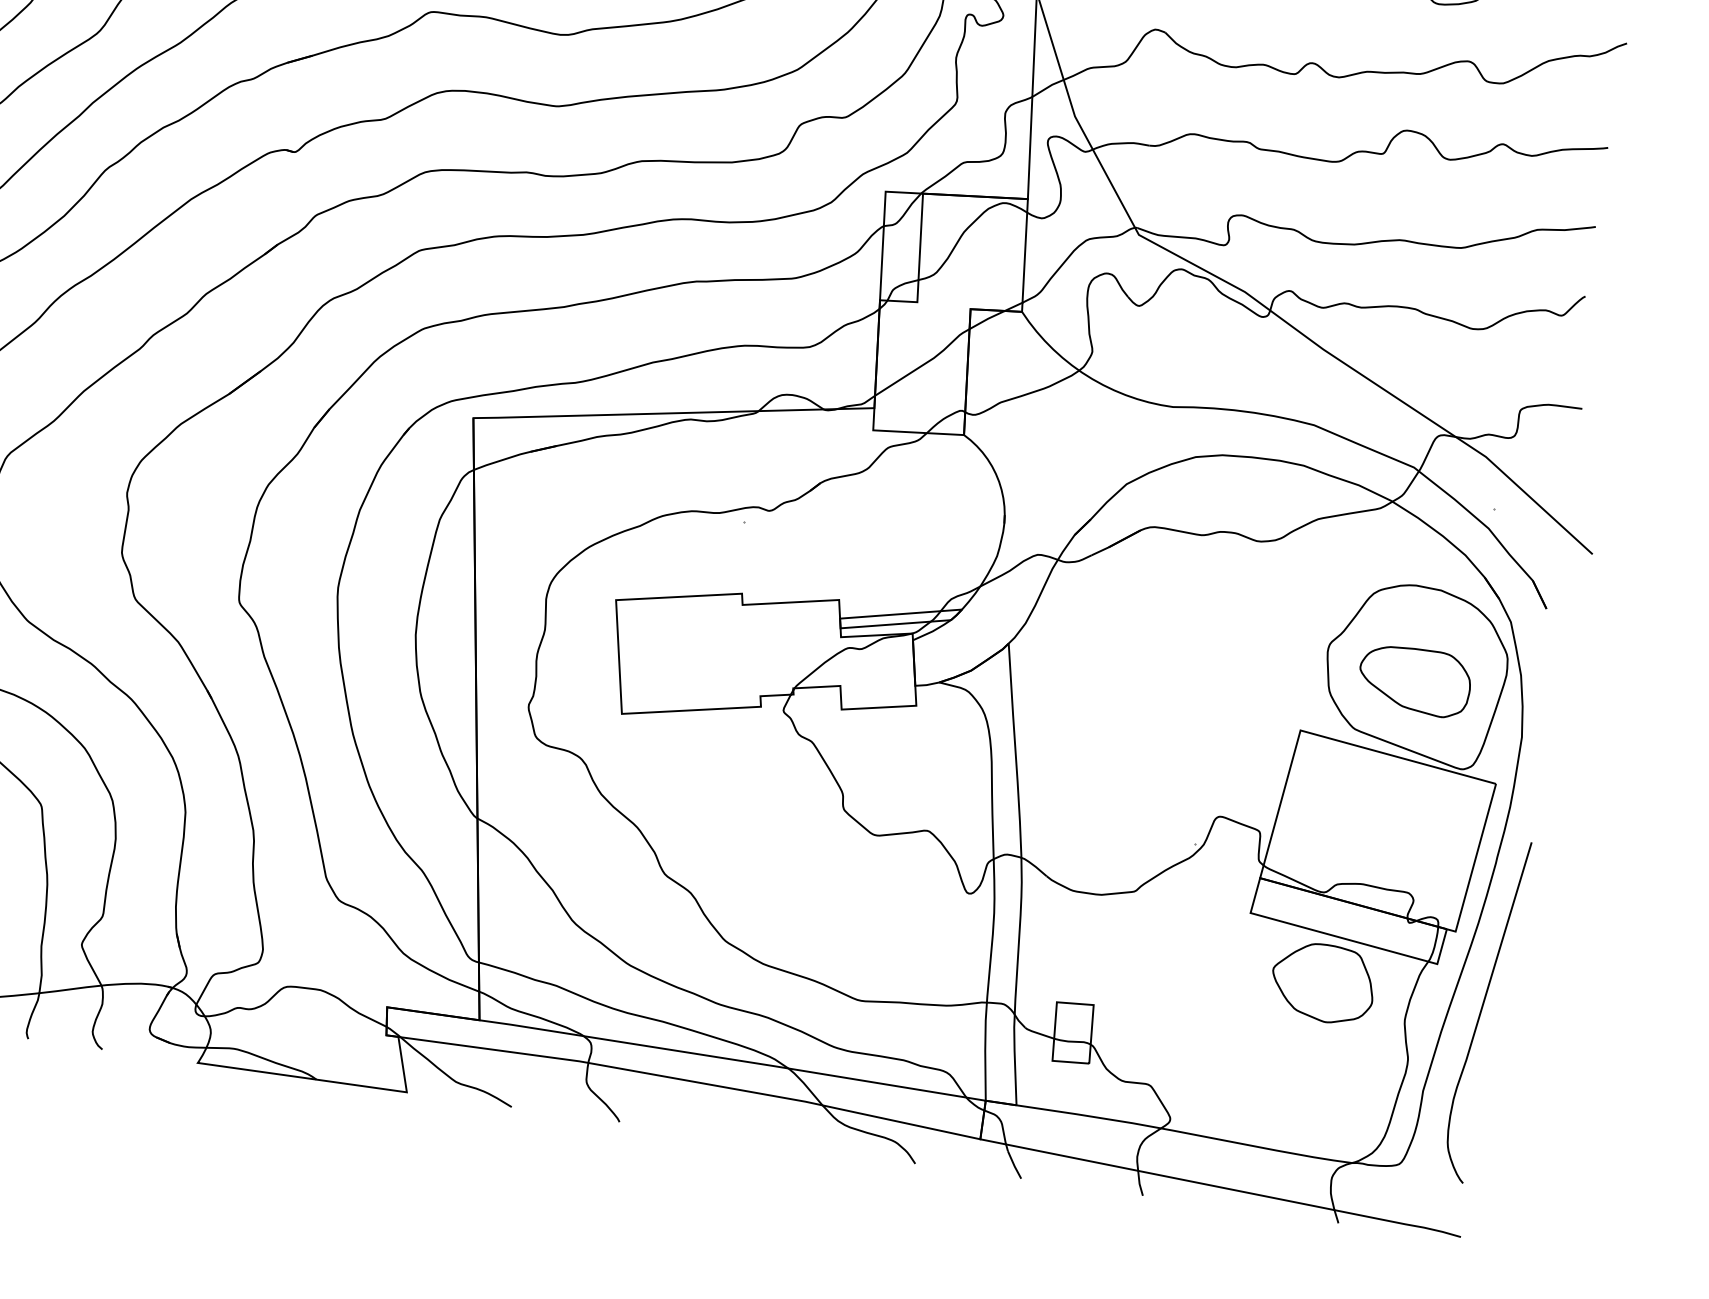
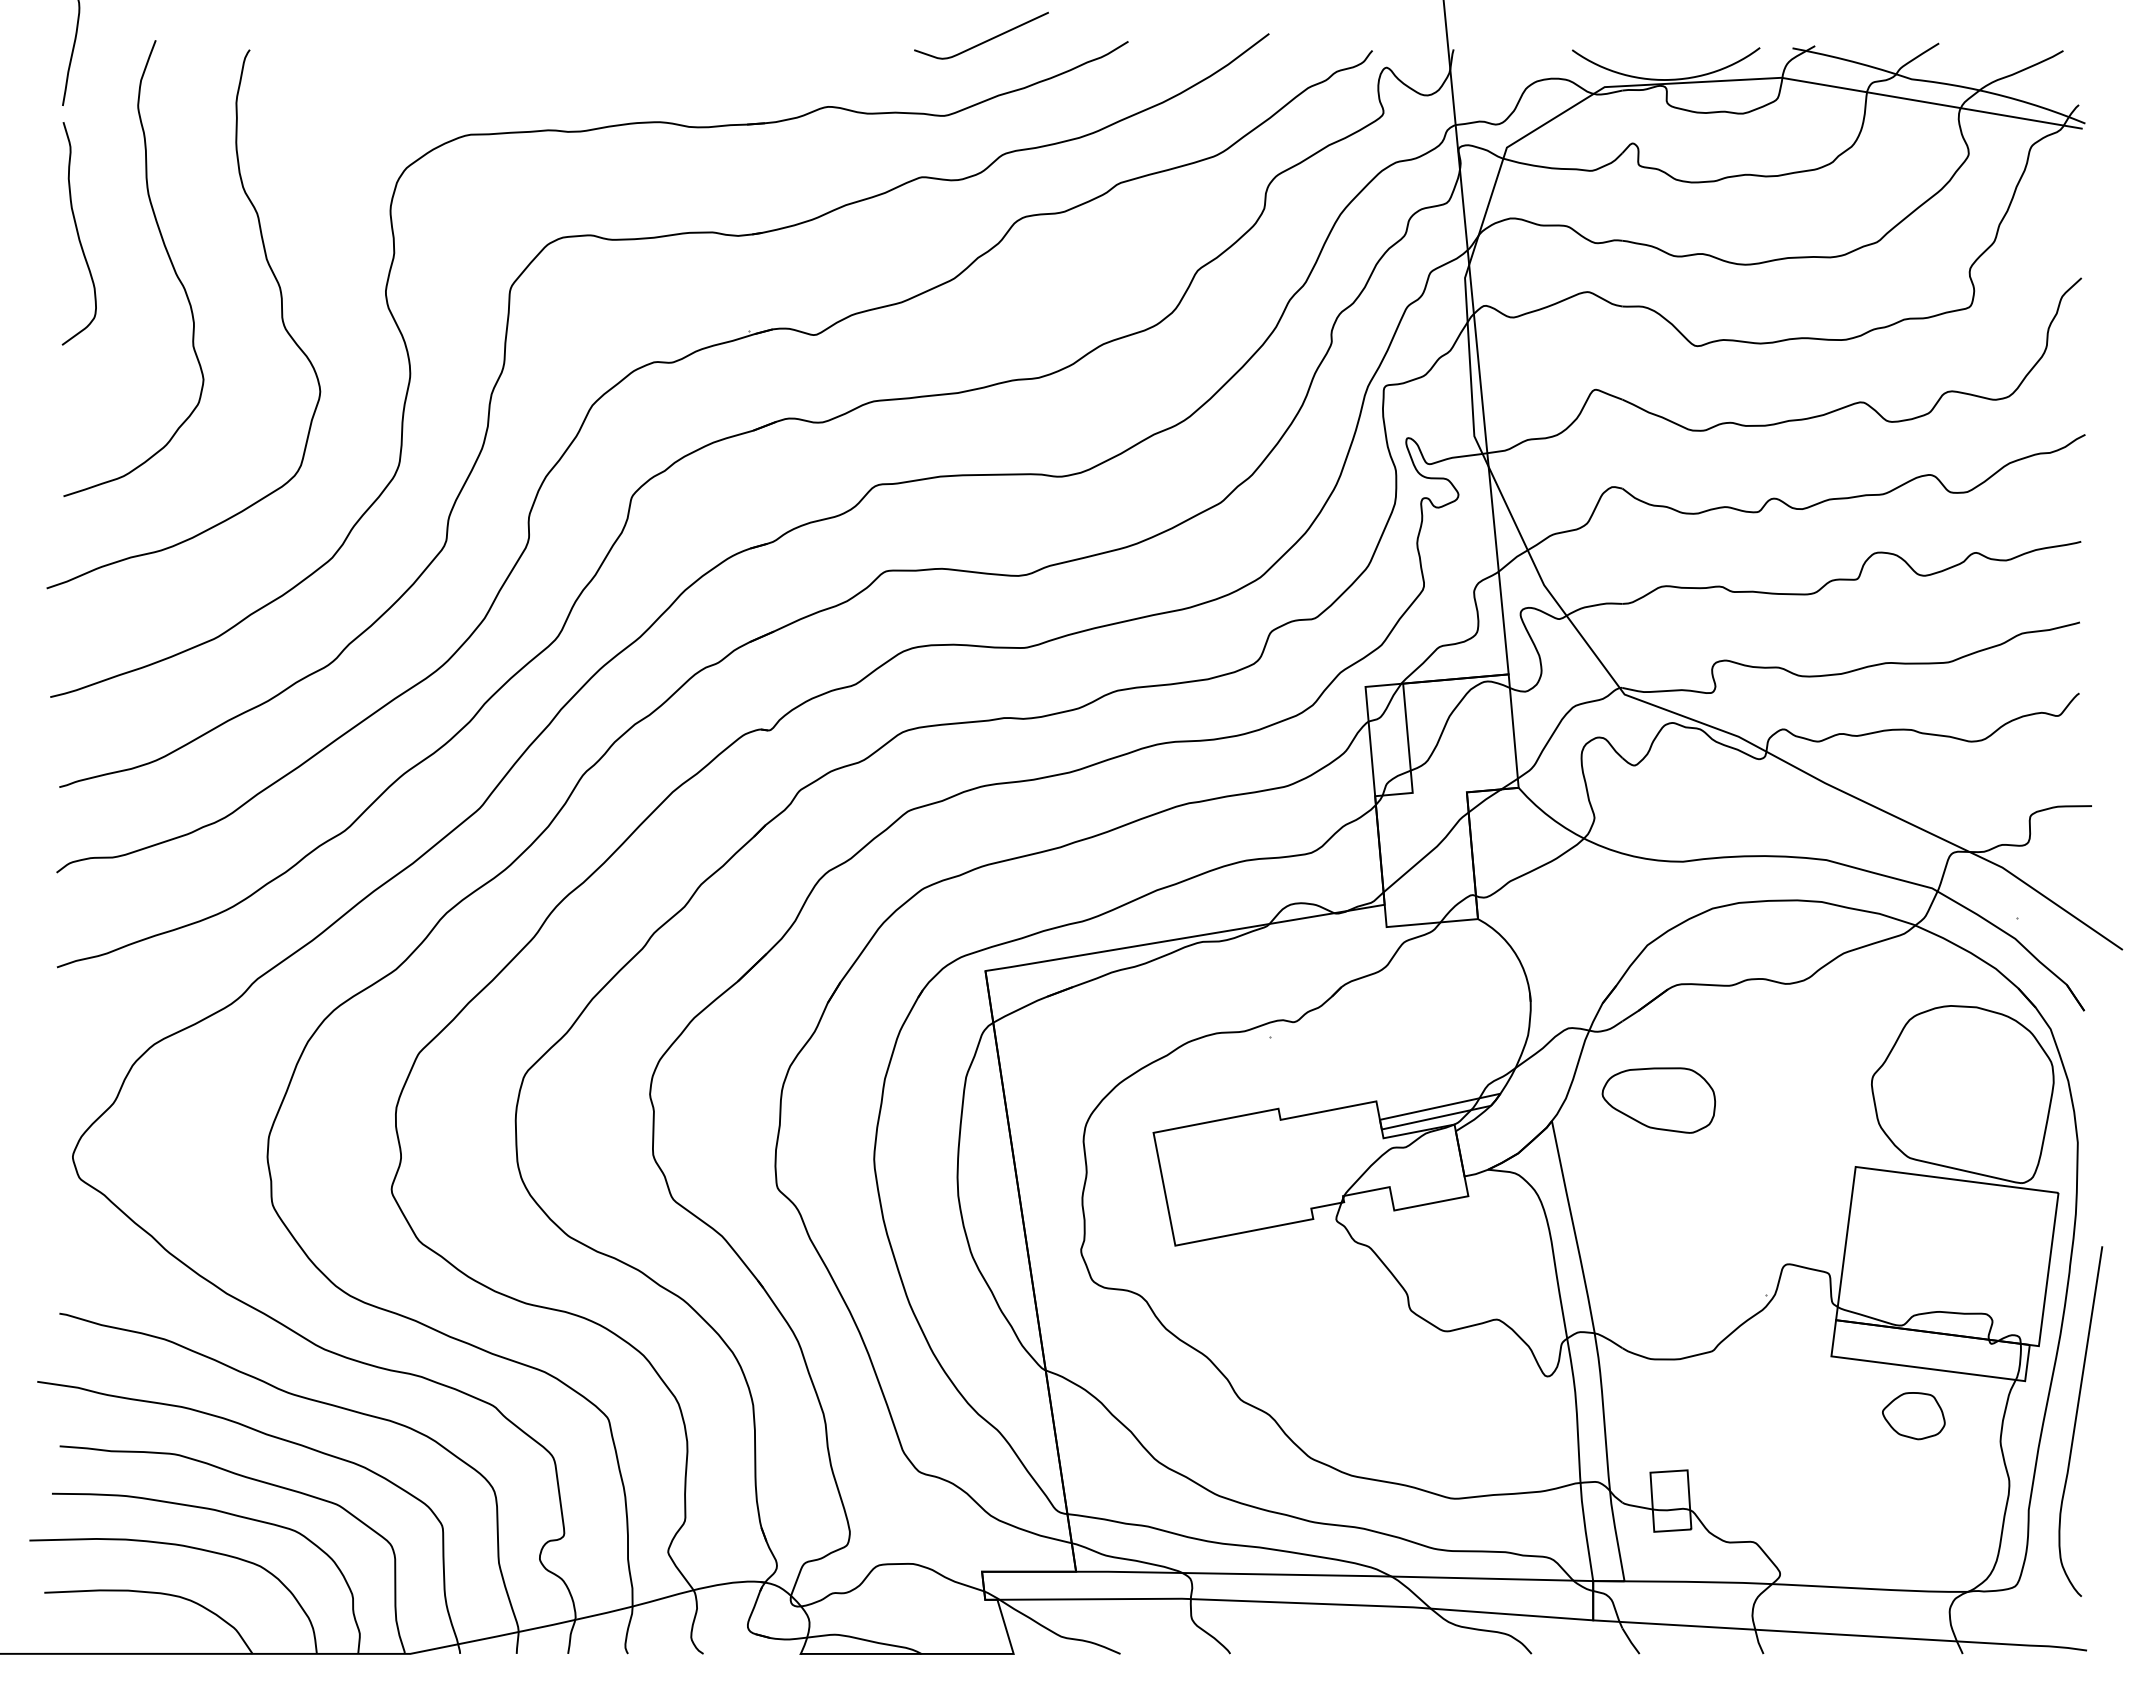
part: (1414, 680) -> (1658, 1100), moved
part: (1323, 982) -> (1913, 1415), size x0.6

